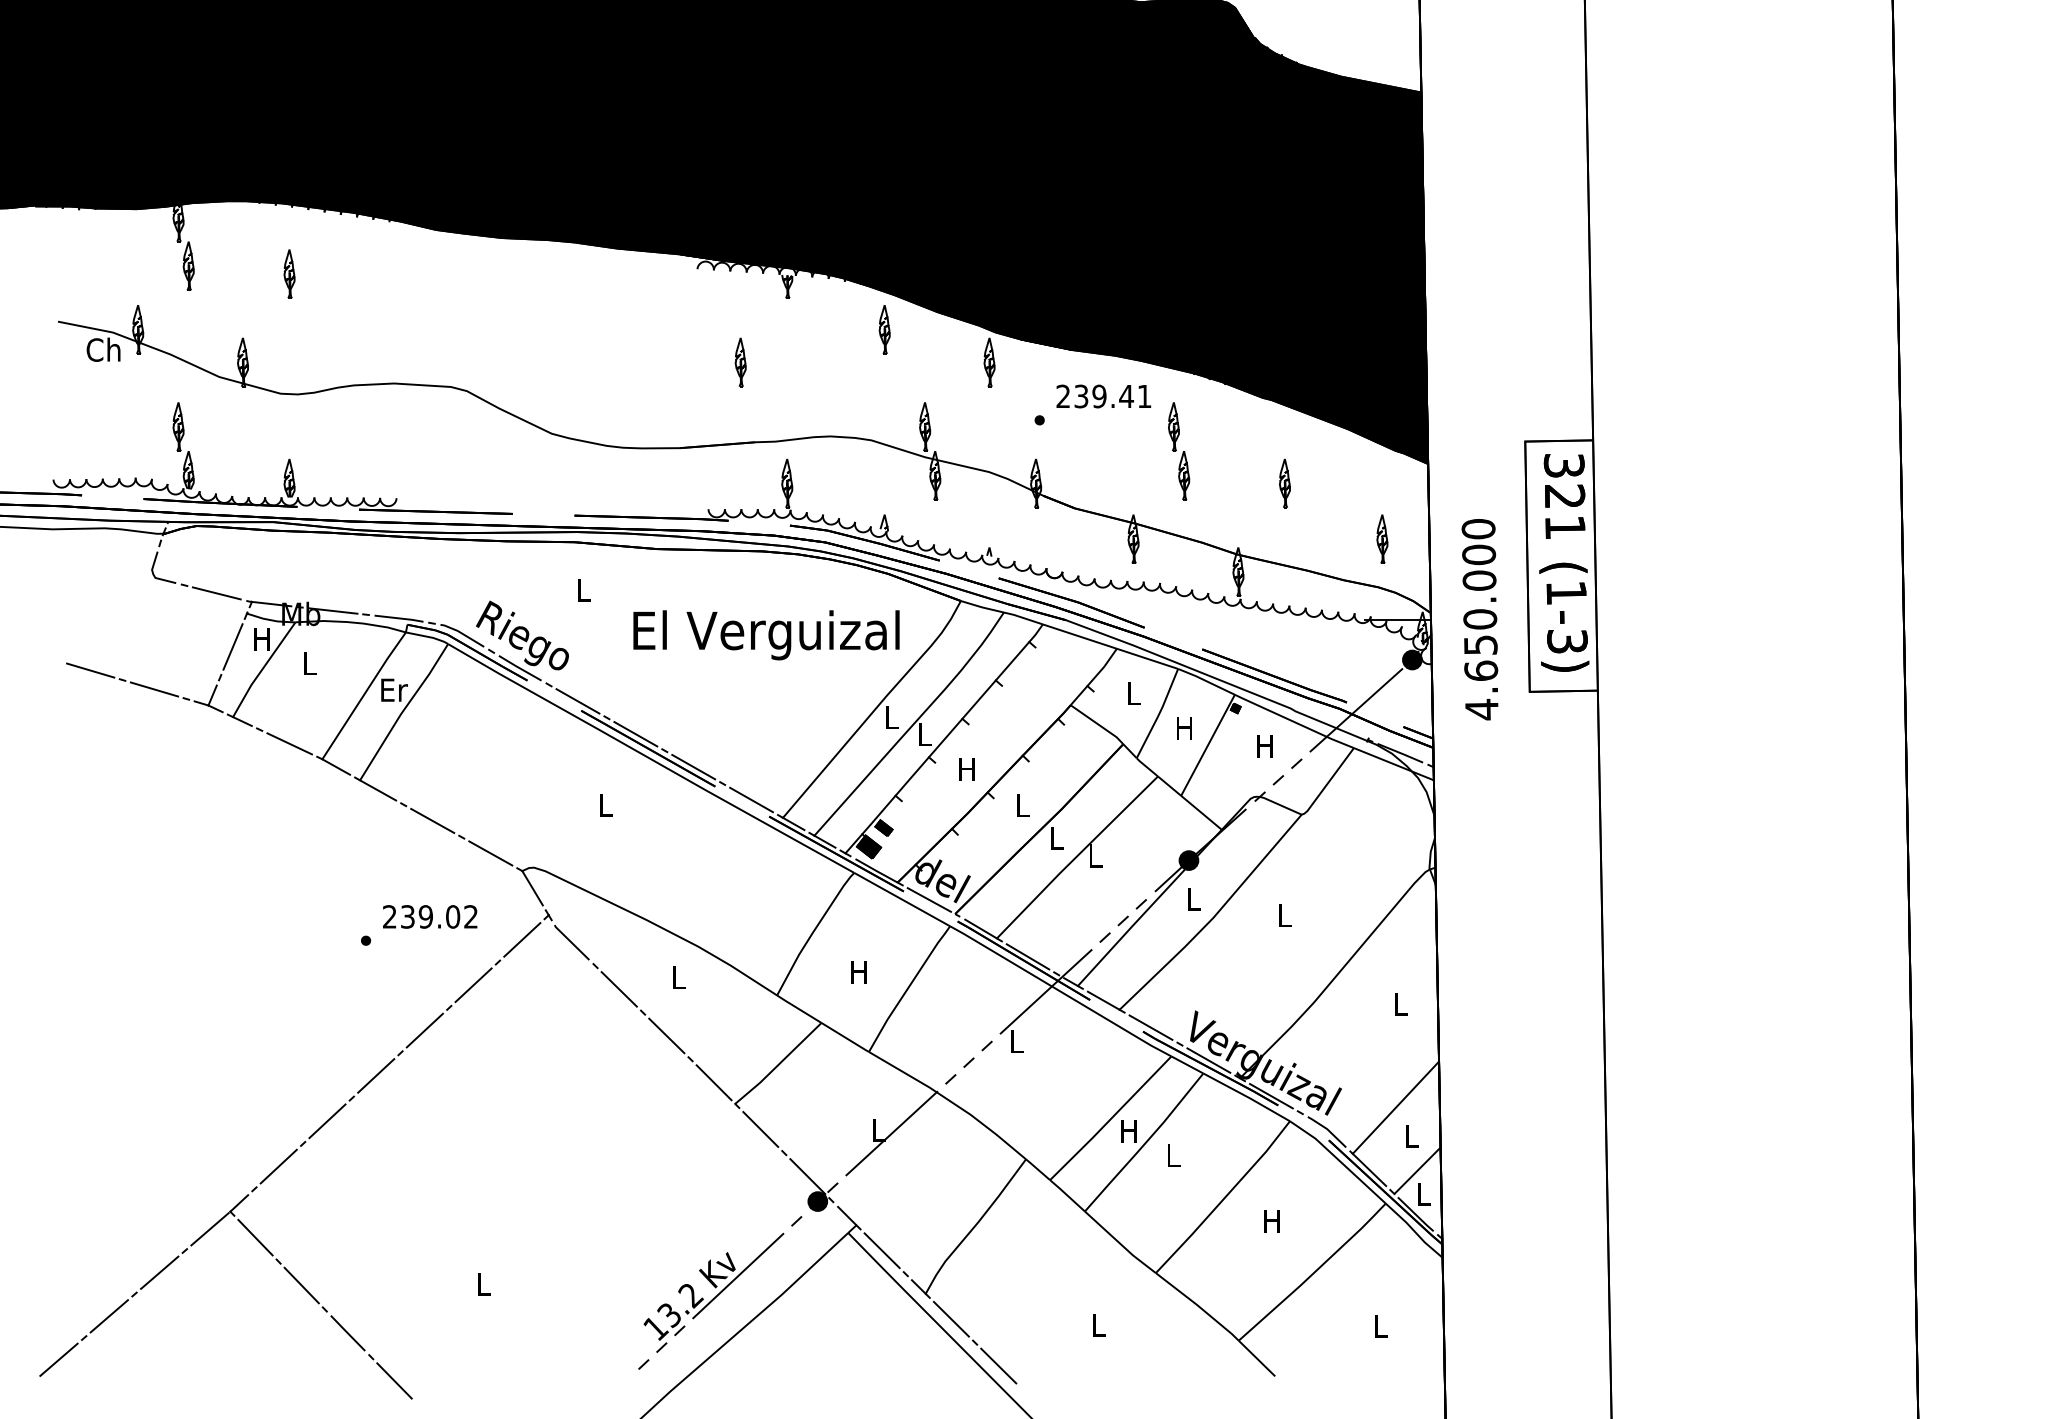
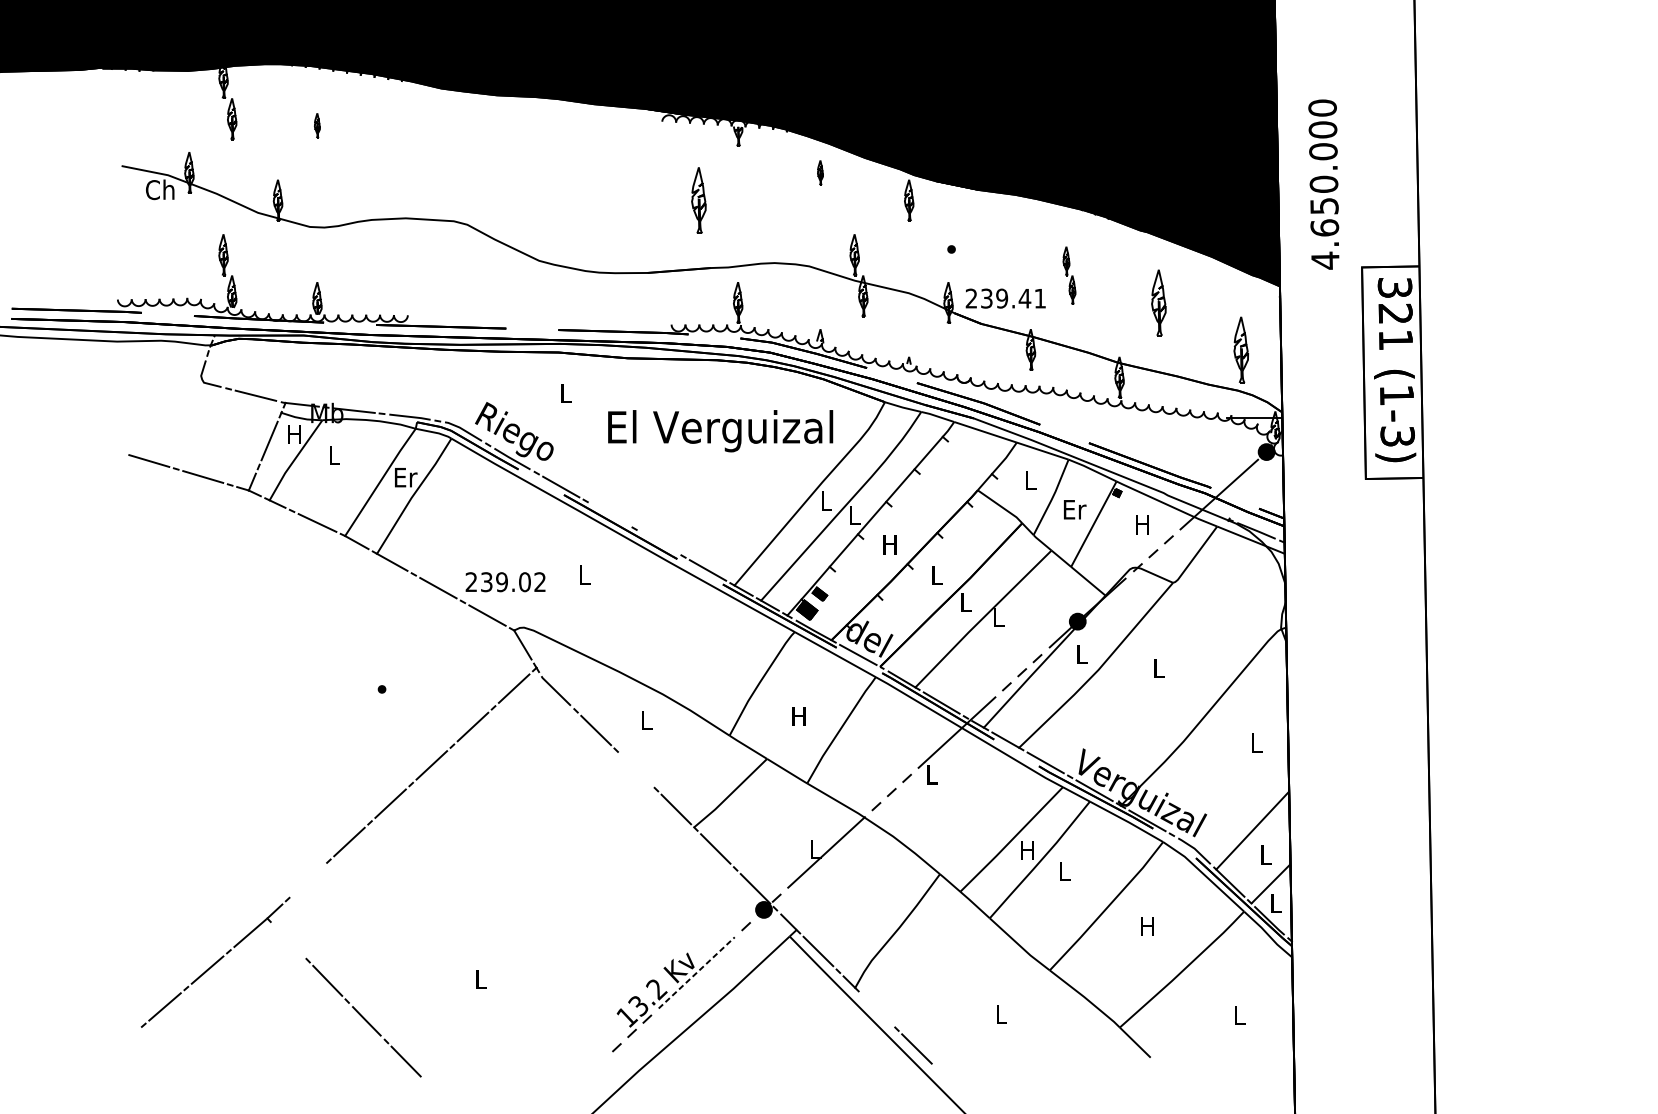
part: (289, 273) -> (317, 125), size x0.6
part: (884, 329) -> (820, 172), size x0.6
part: (740, 362) -> (698, 200), size x1.6
text: (1103, 396) -> (1005, 298), moved
part: (1179, 451) -> (1069, 275), size x0.7
part: (1284, 483) -> (1158, 302), size x1.6
part: (1382, 538) -> (1241, 349), size x1.6
text: (1479, 619) -> (1323, 184), moved
text: (1185, 727) -> (1074, 509), H -> Er
line: (635, 734) -> (609, 515), removed
line: (693, 766) -> (658, 542), removed
text: (430, 916) -> (505, 581), moved
line: (666, 1035) -> (636, 769), removed
line: (278, 1166) -> (308, 880), removed
line: (255, 1237) -> (288, 940), removed
line: (738, 1276) -> (696, 973), solid -> dashed
line: (950, 1318) -> (876, 1008), removed
line: (58, 1359) -> (122, 1043), removed

